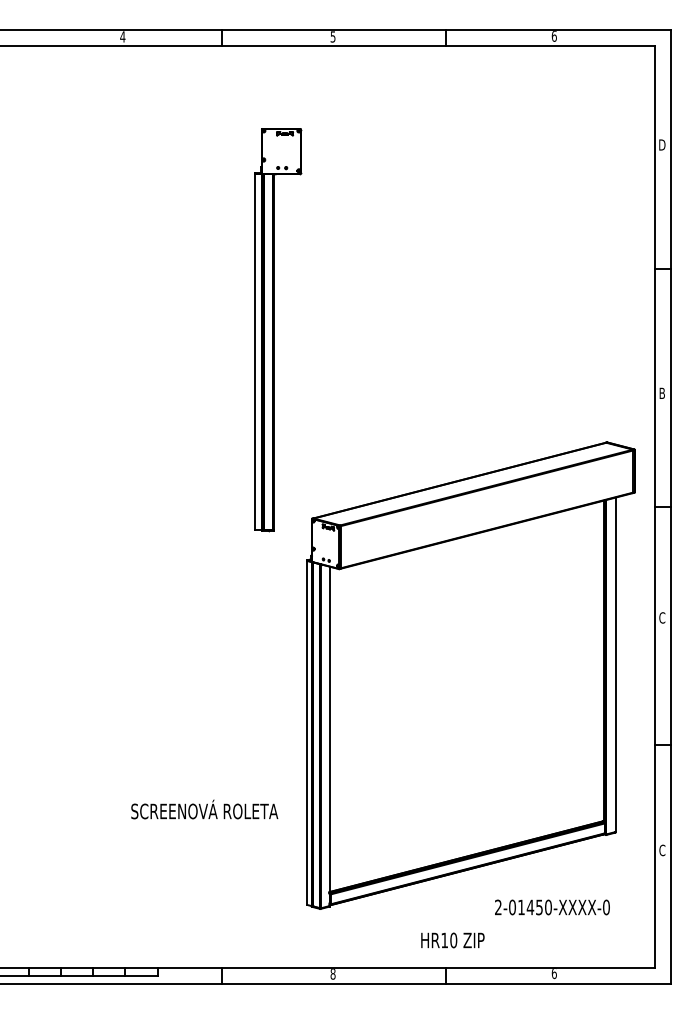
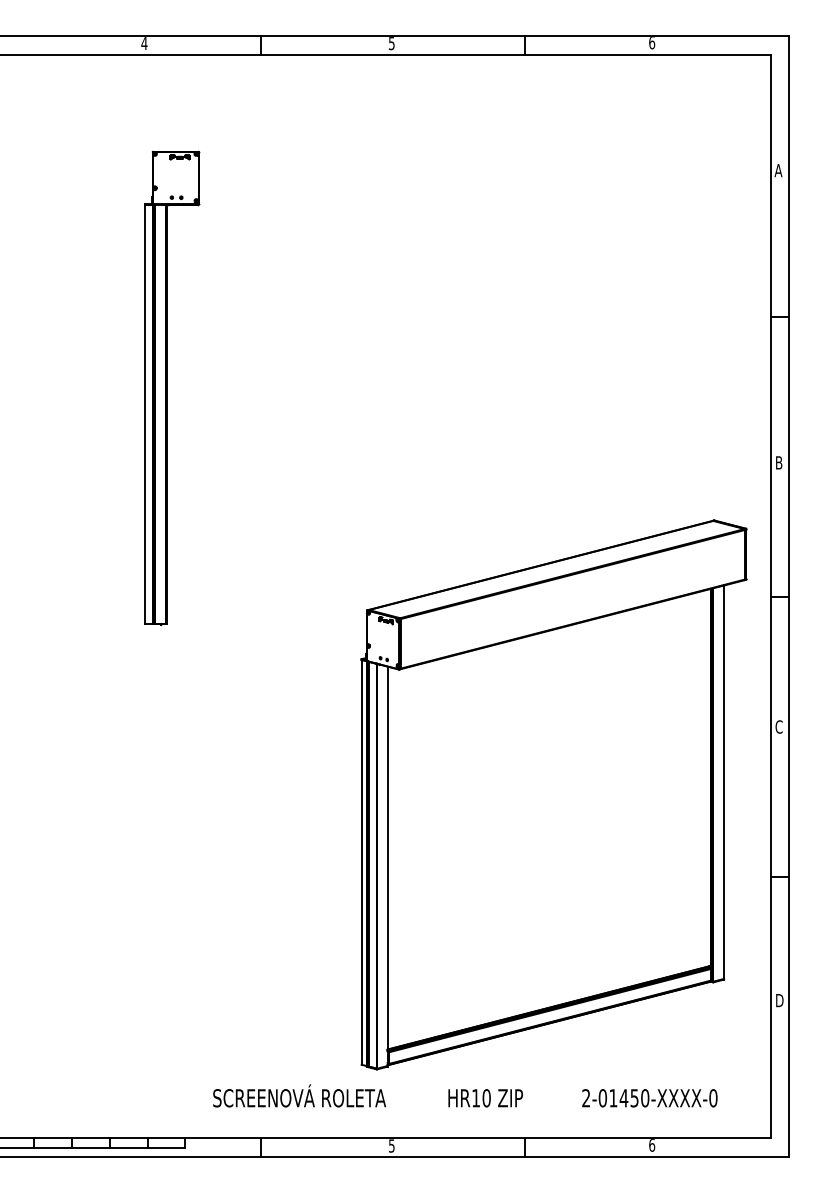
text: (661, 144) -> (778, 170), D -> A
part: (278, 330) -> (172, 388), moved
text: (204, 809) -> (299, 1095), moved
text: (662, 850) -> (779, 1000), C -> D
text: (552, 907) -> (649, 1098), moved
text: (452, 940) -> (485, 1098), moved
text: (332, 974) -> (391, 1146), 8 -> 5

